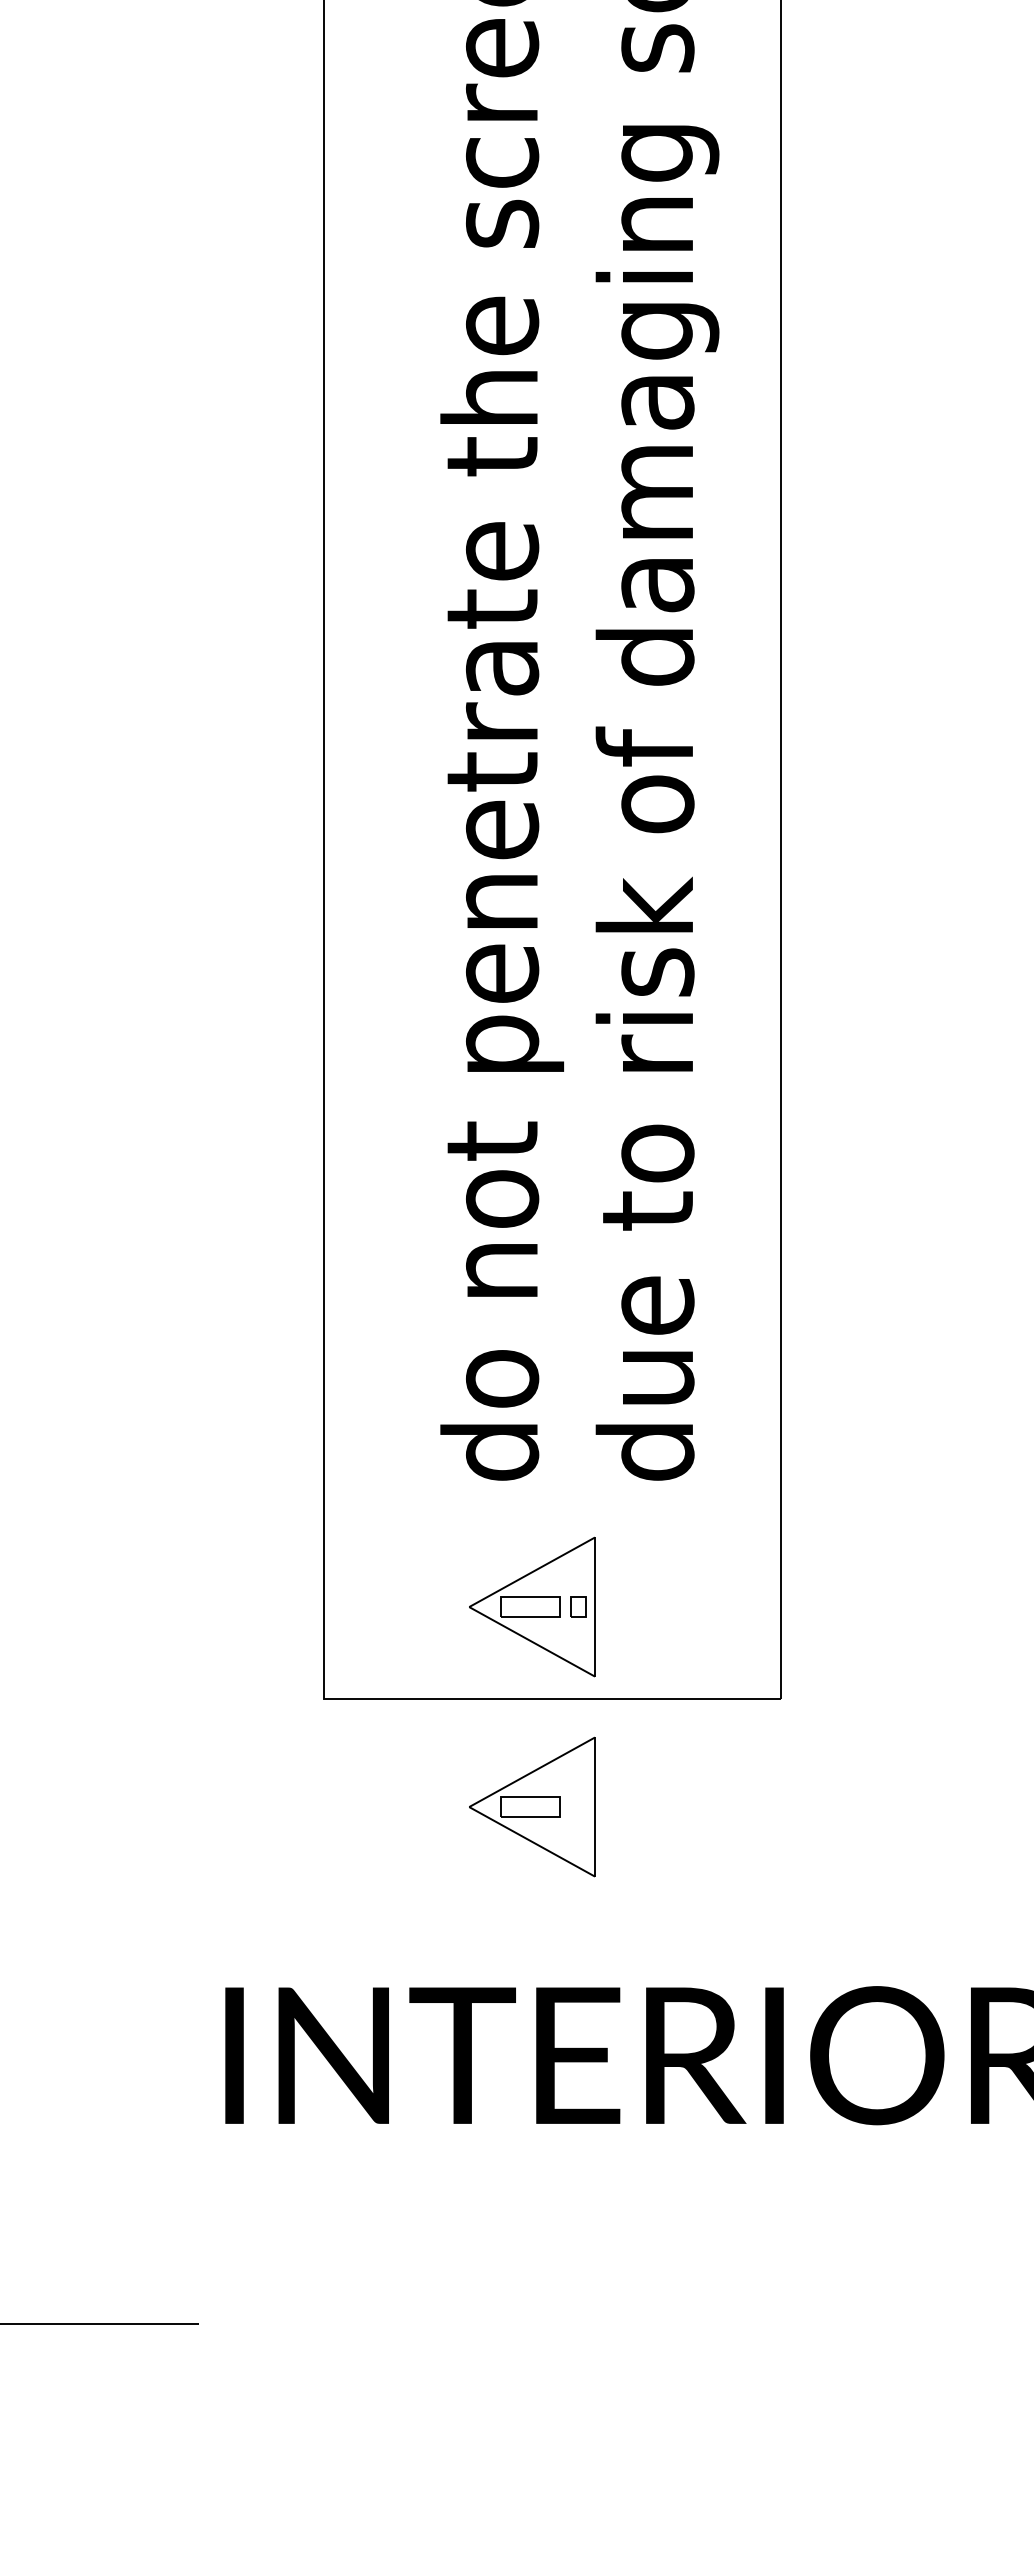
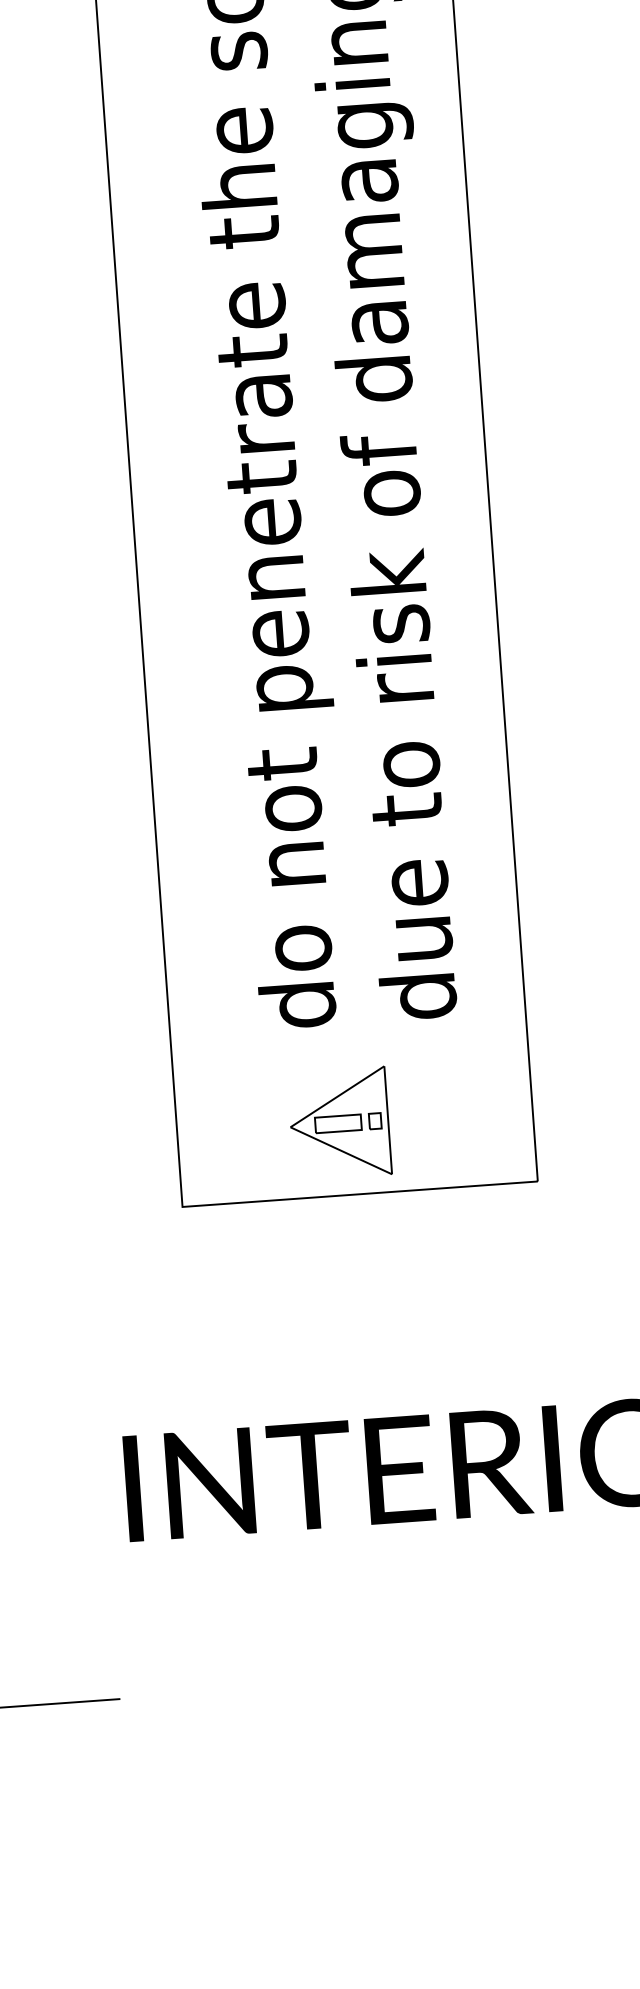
part: (532, 1806) -> (350, 1278), removed

